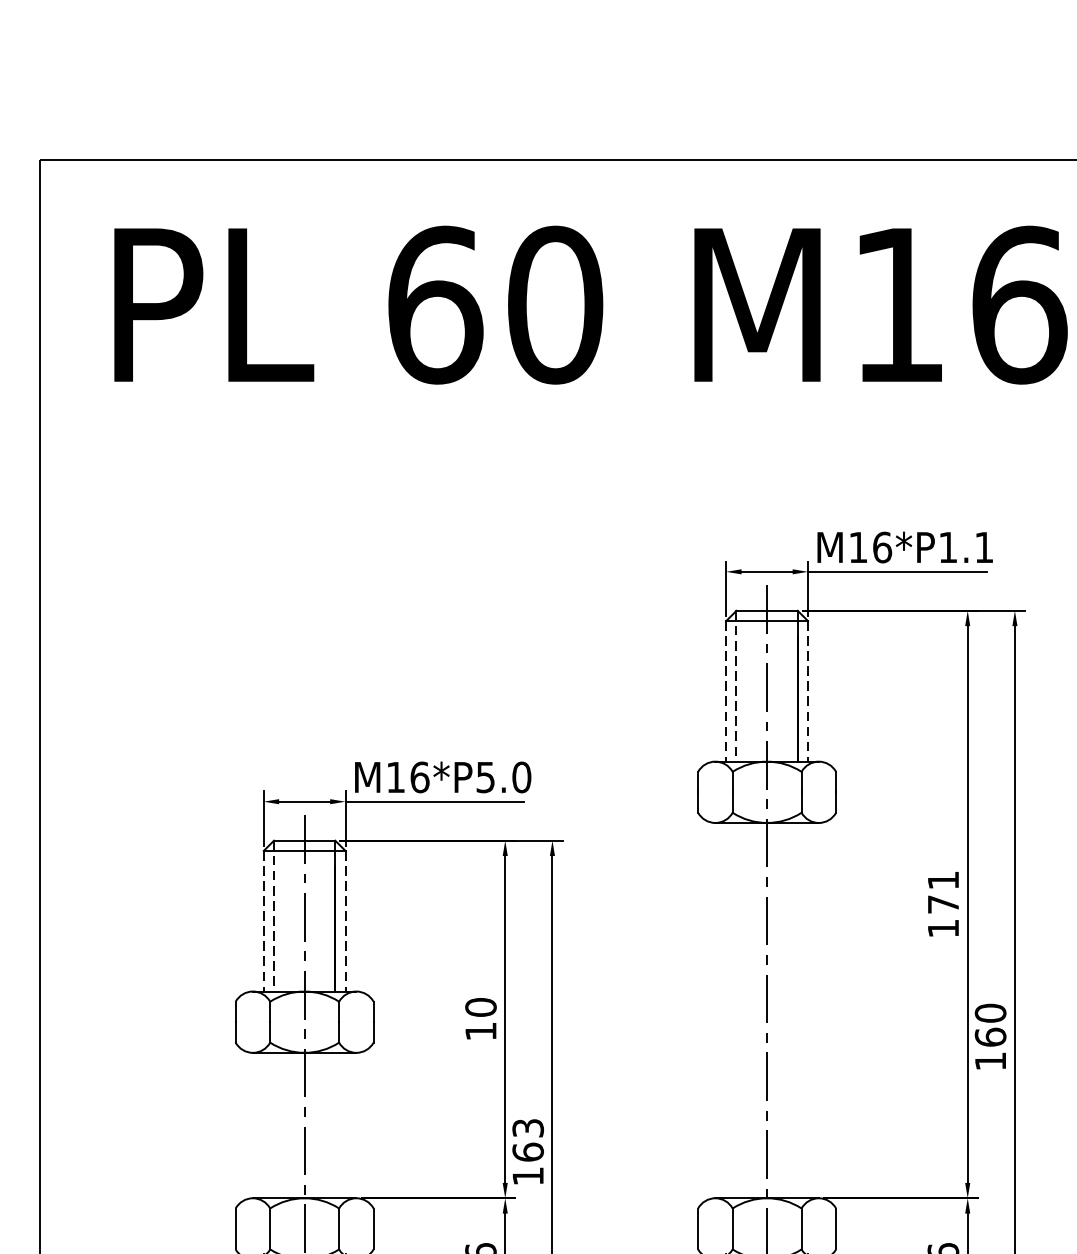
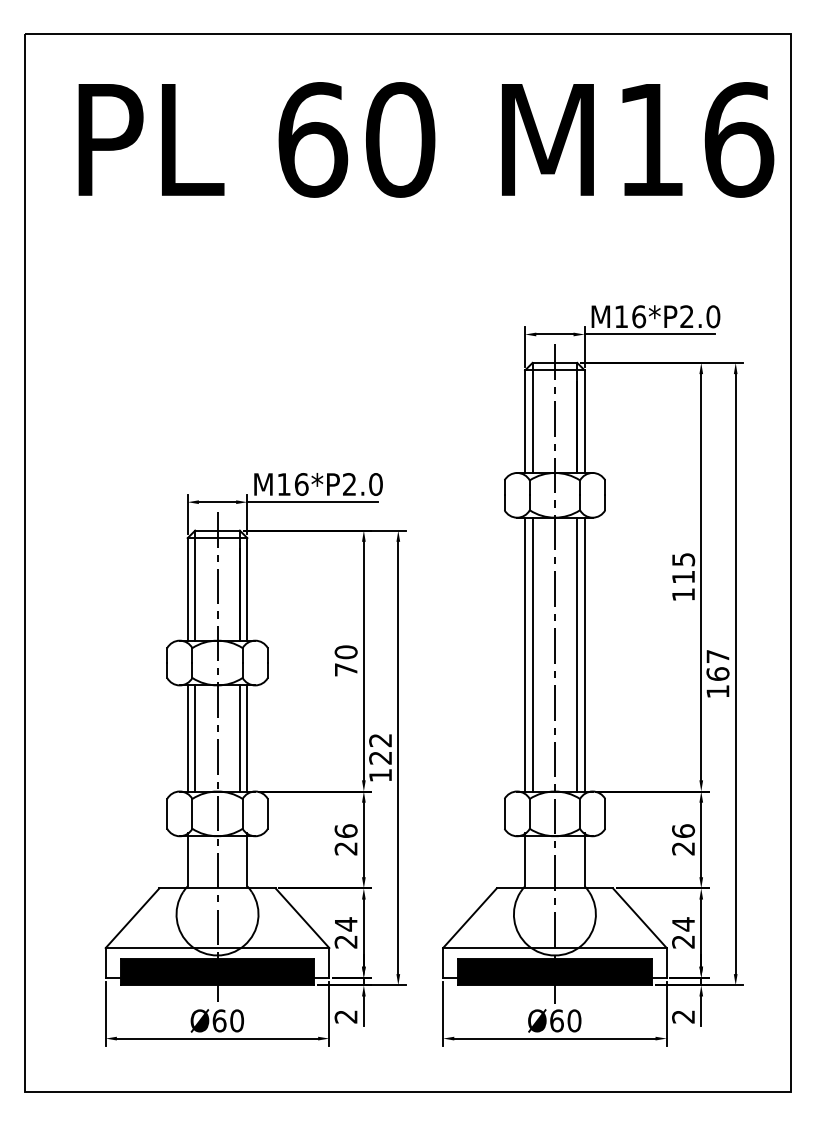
text: (966, 547) -> (700, 316), M16*P1.1 -> M16*P2.0
line: (736, 686) -> (532, 418), dashed -> solid
line: (726, 692) -> (525, 422), dashed -> solid
line: (807, 692) -> (584, 422), dashed -> solid
text: (485, 777) -> (349, 484), M16*P5.0 -> M16*P2.0
text: (943, 892) -> (683, 568), 171 -> 115
line: (274, 917) -> (195, 586), dashed -> solid
line: (263, 921) -> (187, 589), dashed -> solid
line: (345, 921) -> (247, 589), dashed -> solid
line: (726, 1010) -> (525, 654), added
line: (736, 1010) -> (532, 654), added
line: (798, 1010) -> (577, 654), added
line: (807, 1010) -> (584, 654), added
text: (989, 1013) -> (717, 656), 160 -> 167
text: (481, 1031) -> (346, 669), 10 -> 70
line: (263, 1125) -> (187, 738), added
line: (274, 1125) -> (195, 738), added
line: (334, 1125) -> (239, 738), added
line: (345, 1125) -> (247, 738), added
text: (528, 1139) -> (380, 748), 163 -> 122

